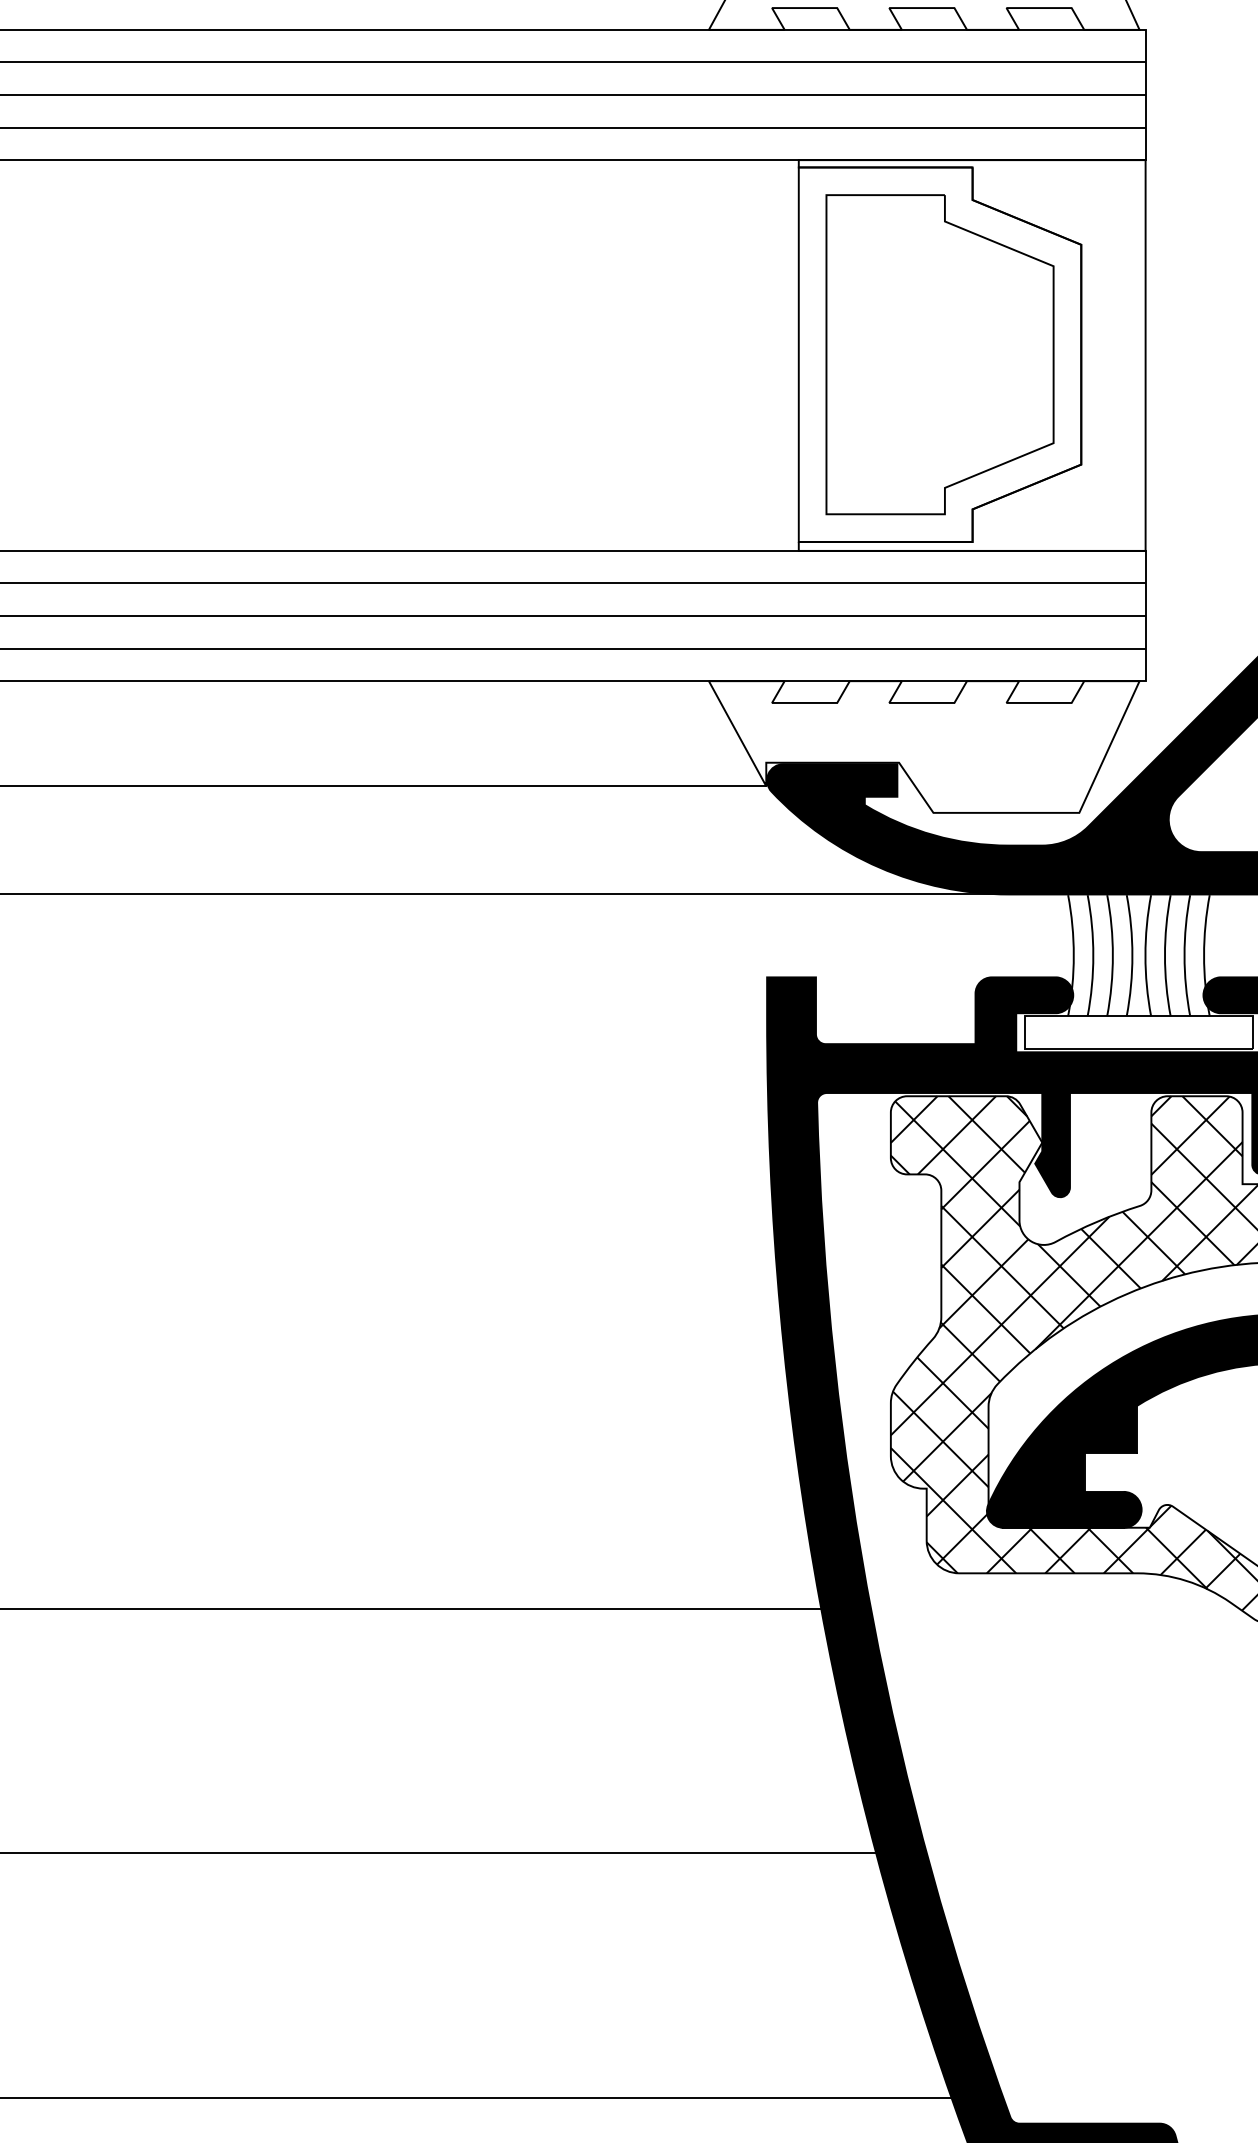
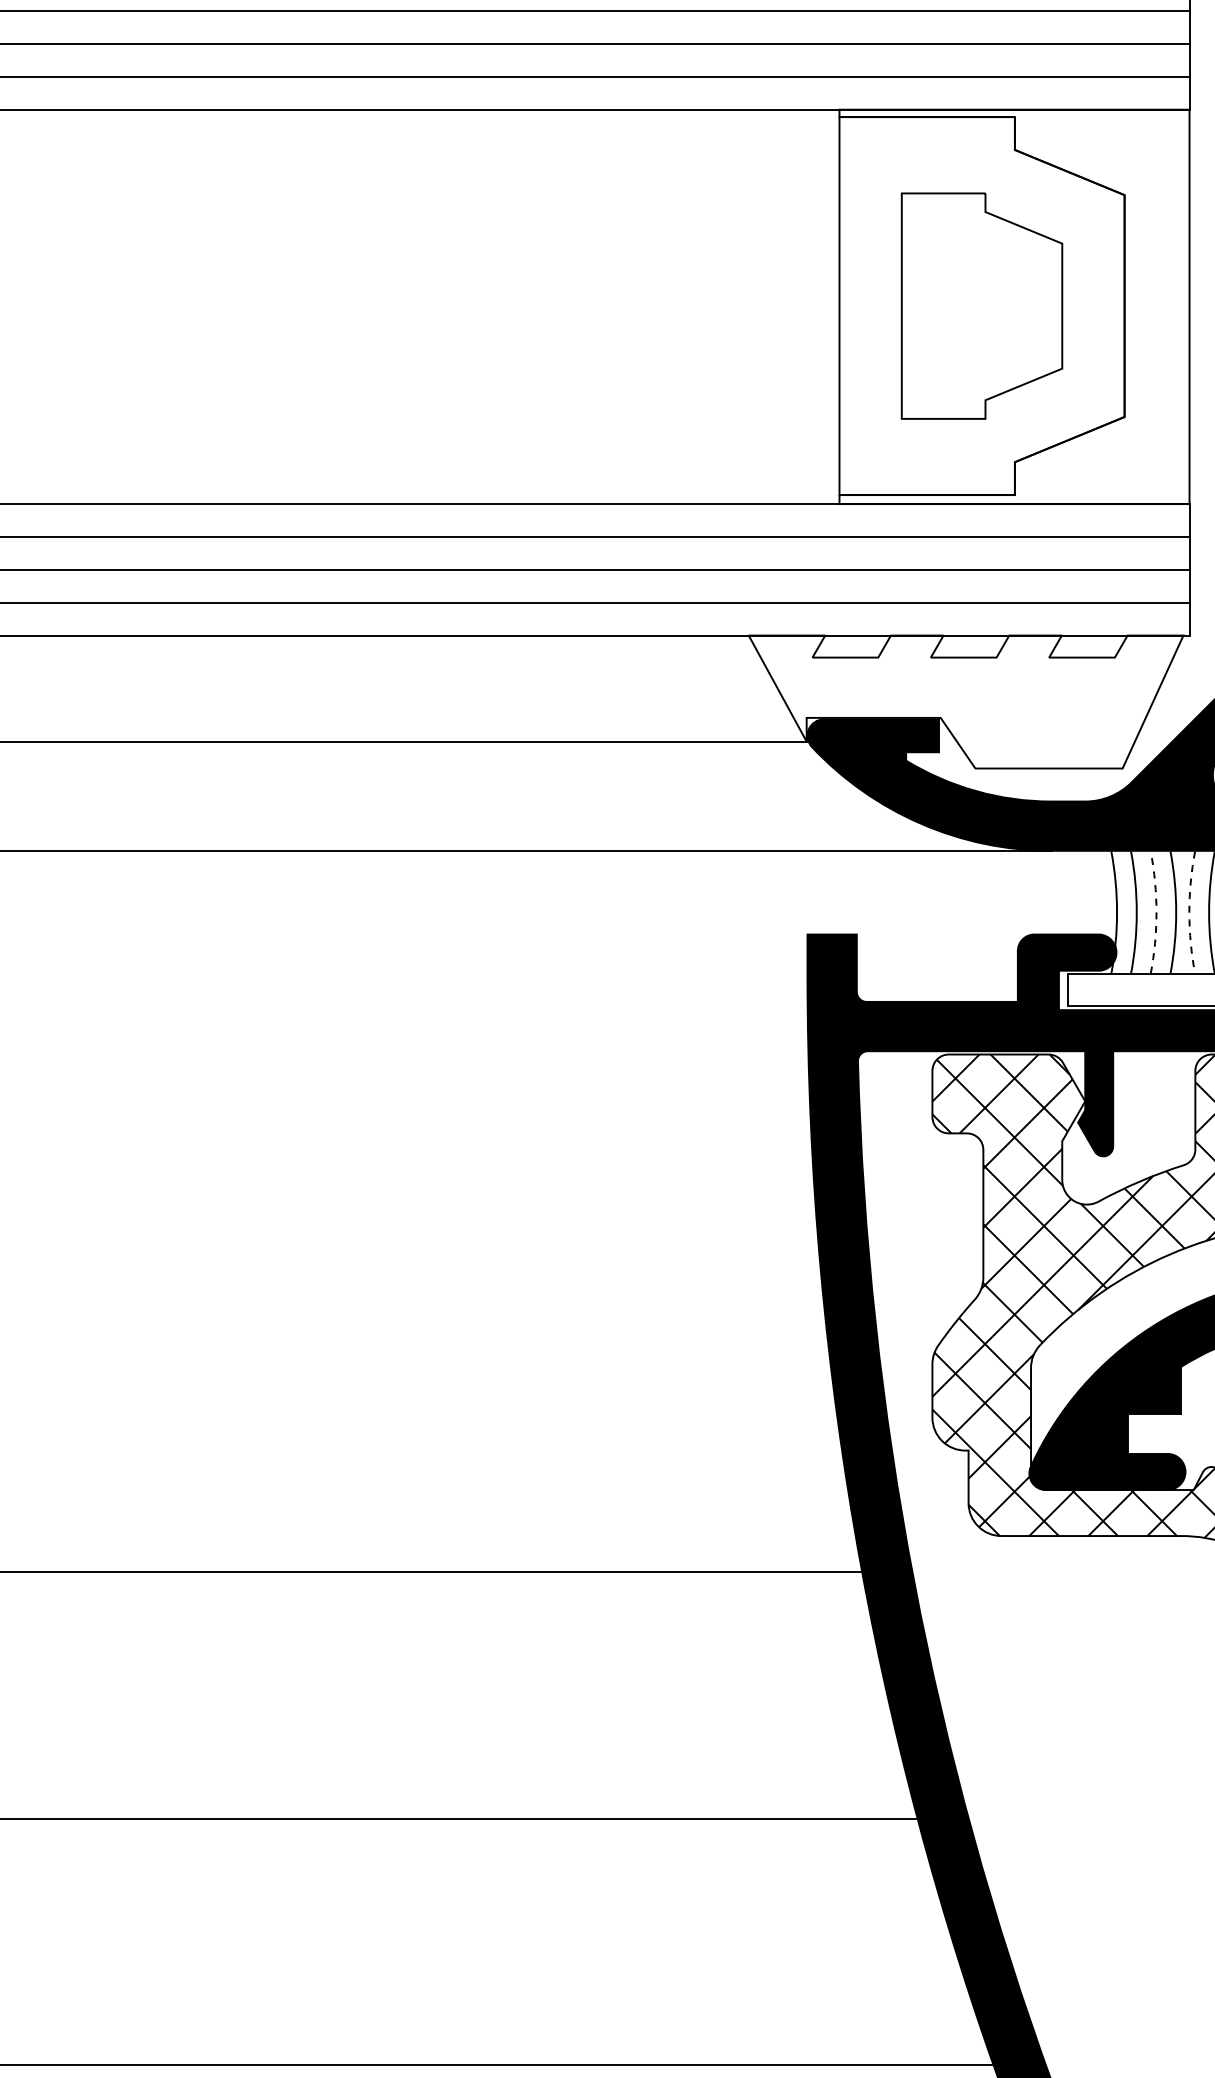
part: (939, 354) -> (981, 305), size x0.7
arc: (1112, 955) -> (1156, 912), solid -> dashed
arc: (1145, 955) -> (1189, 912), solid -> dashed

